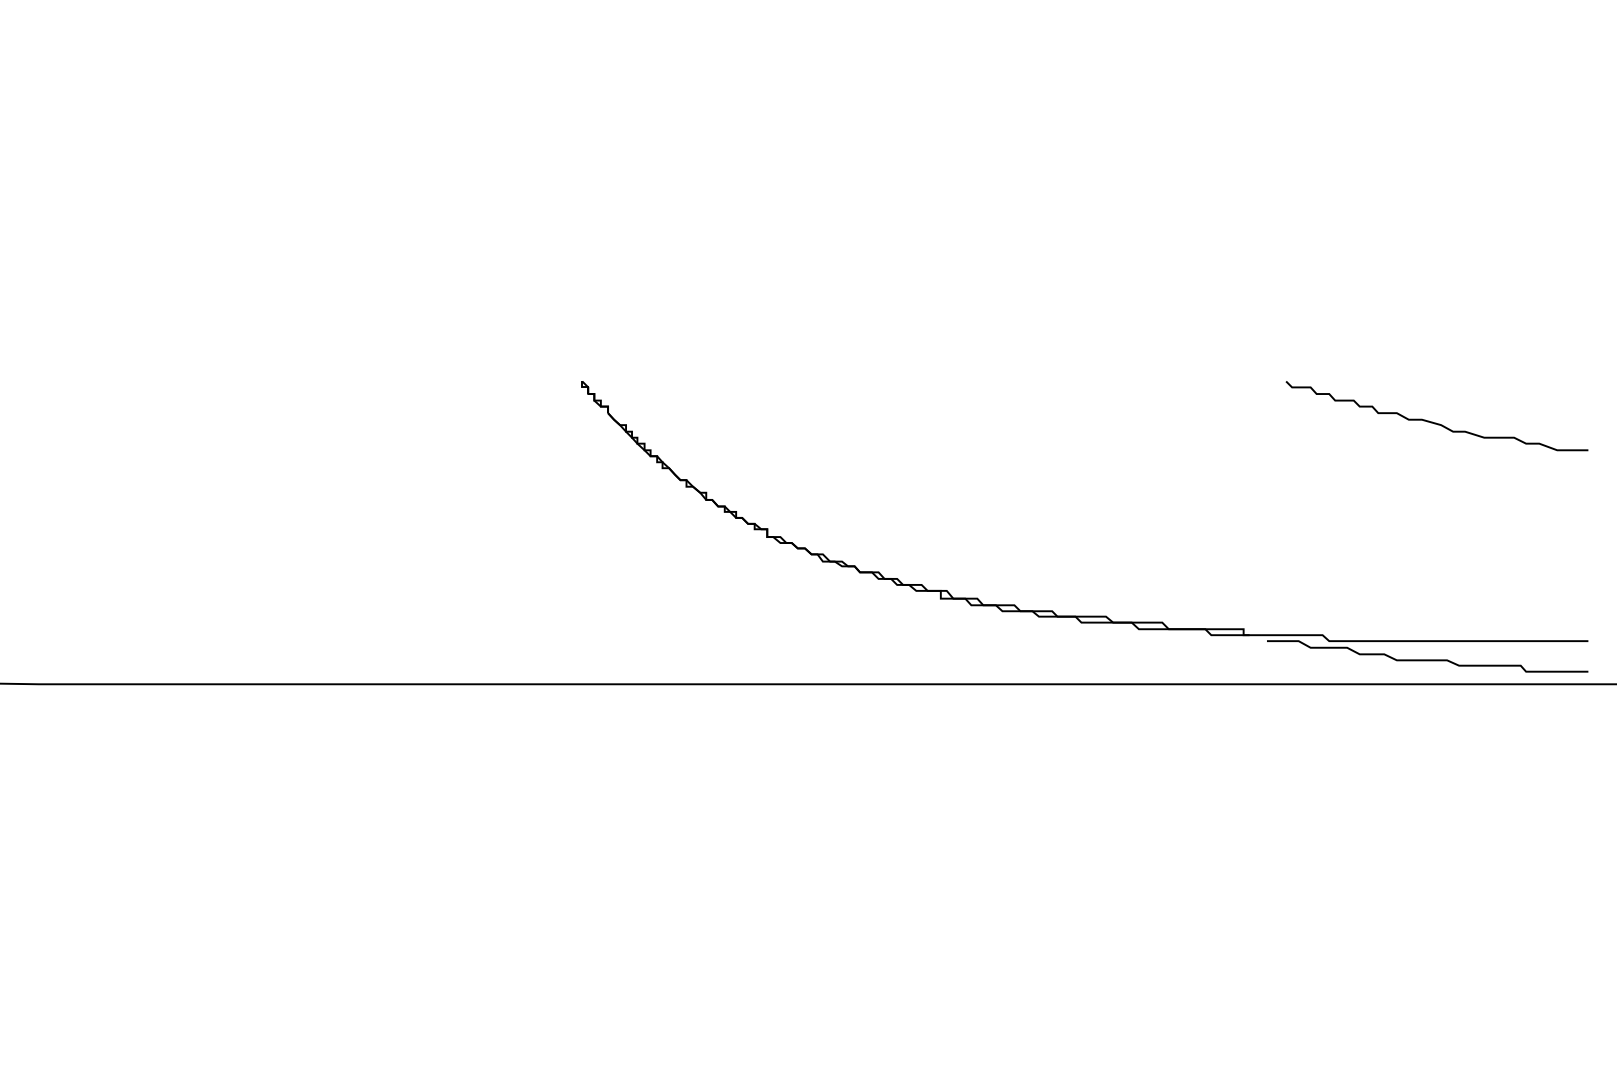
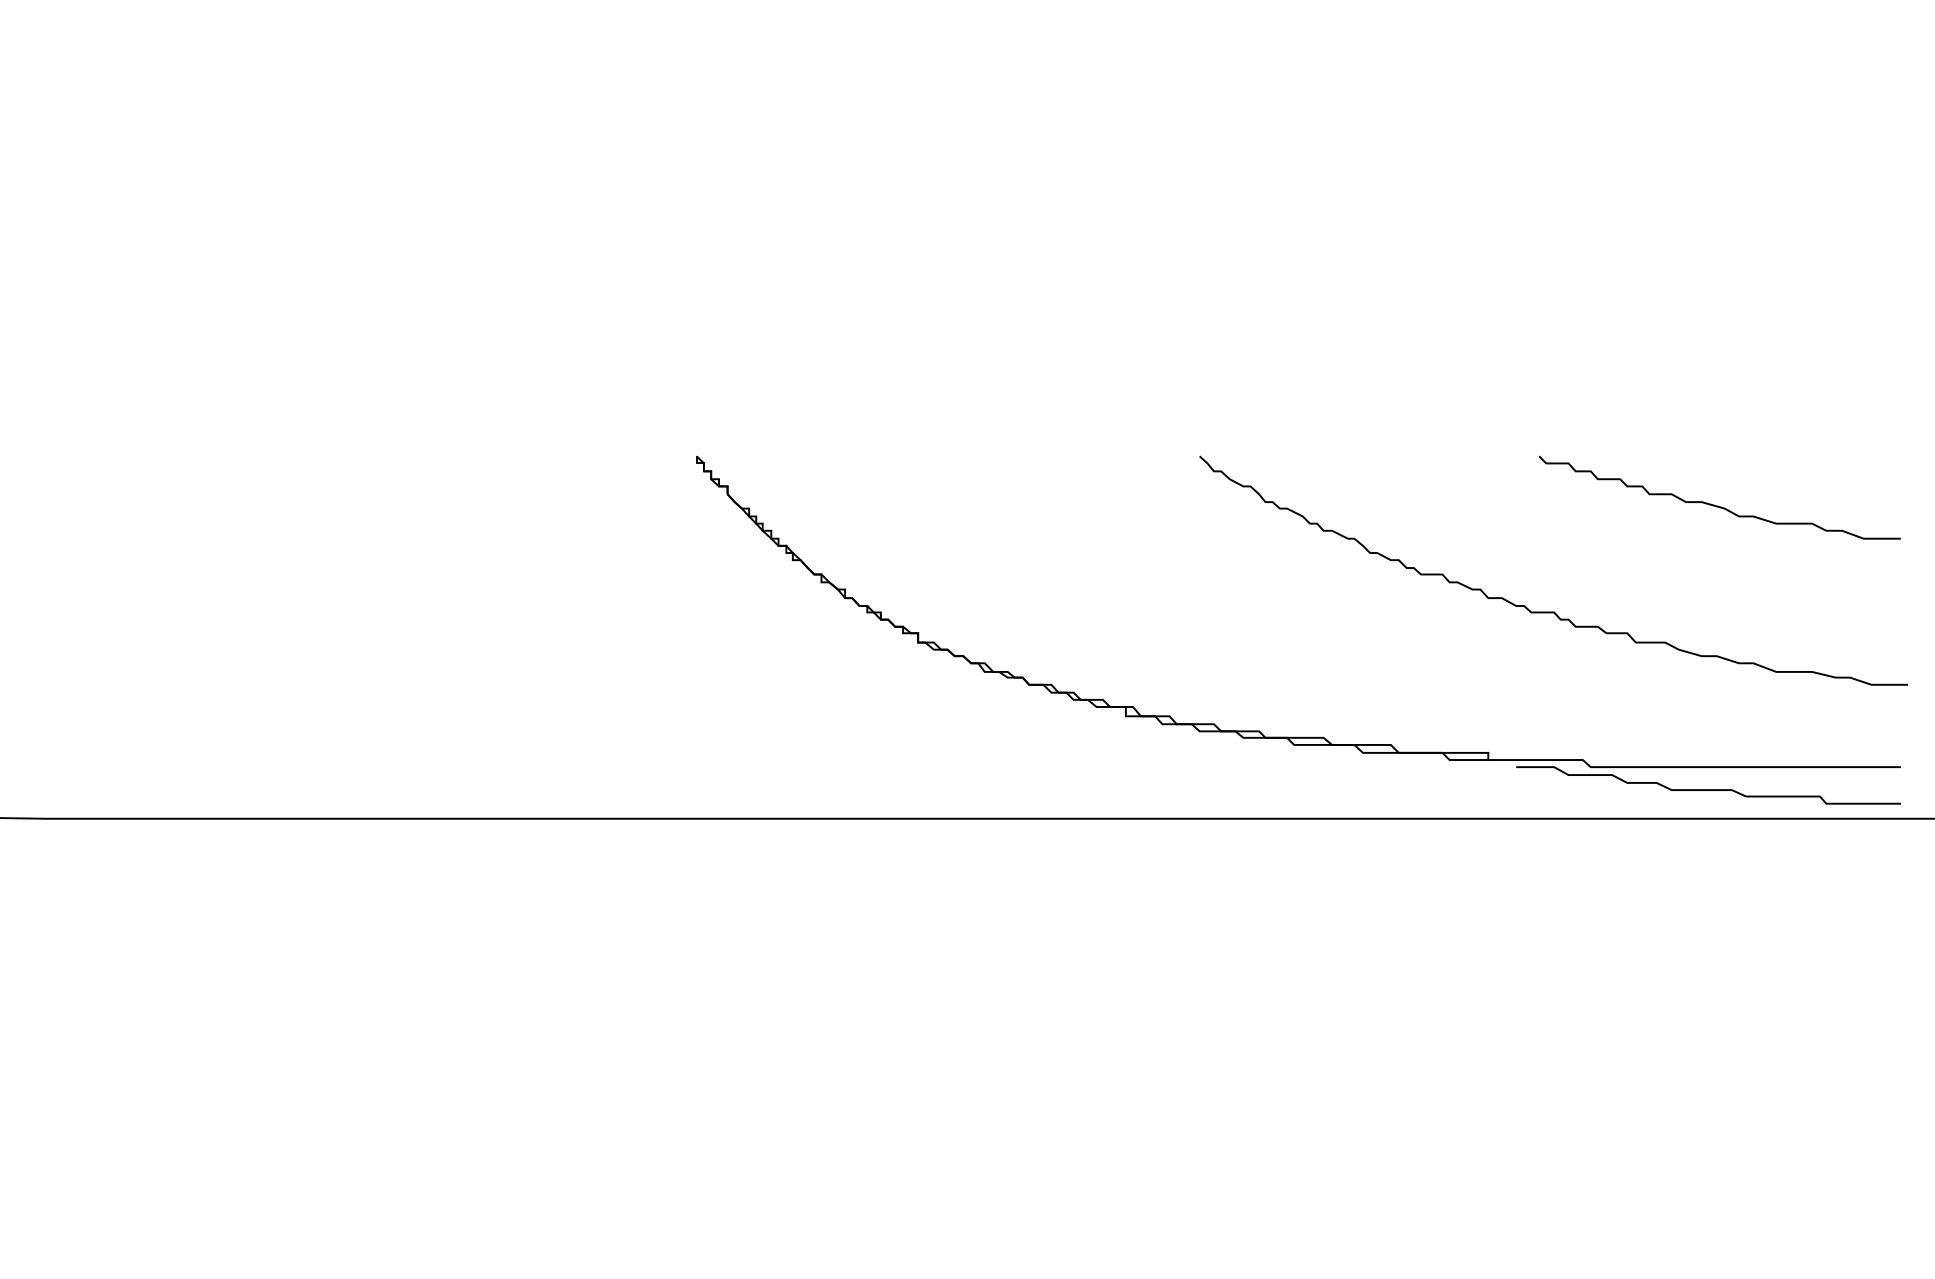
curve: (1298, 511) -> (1553, 611), added

